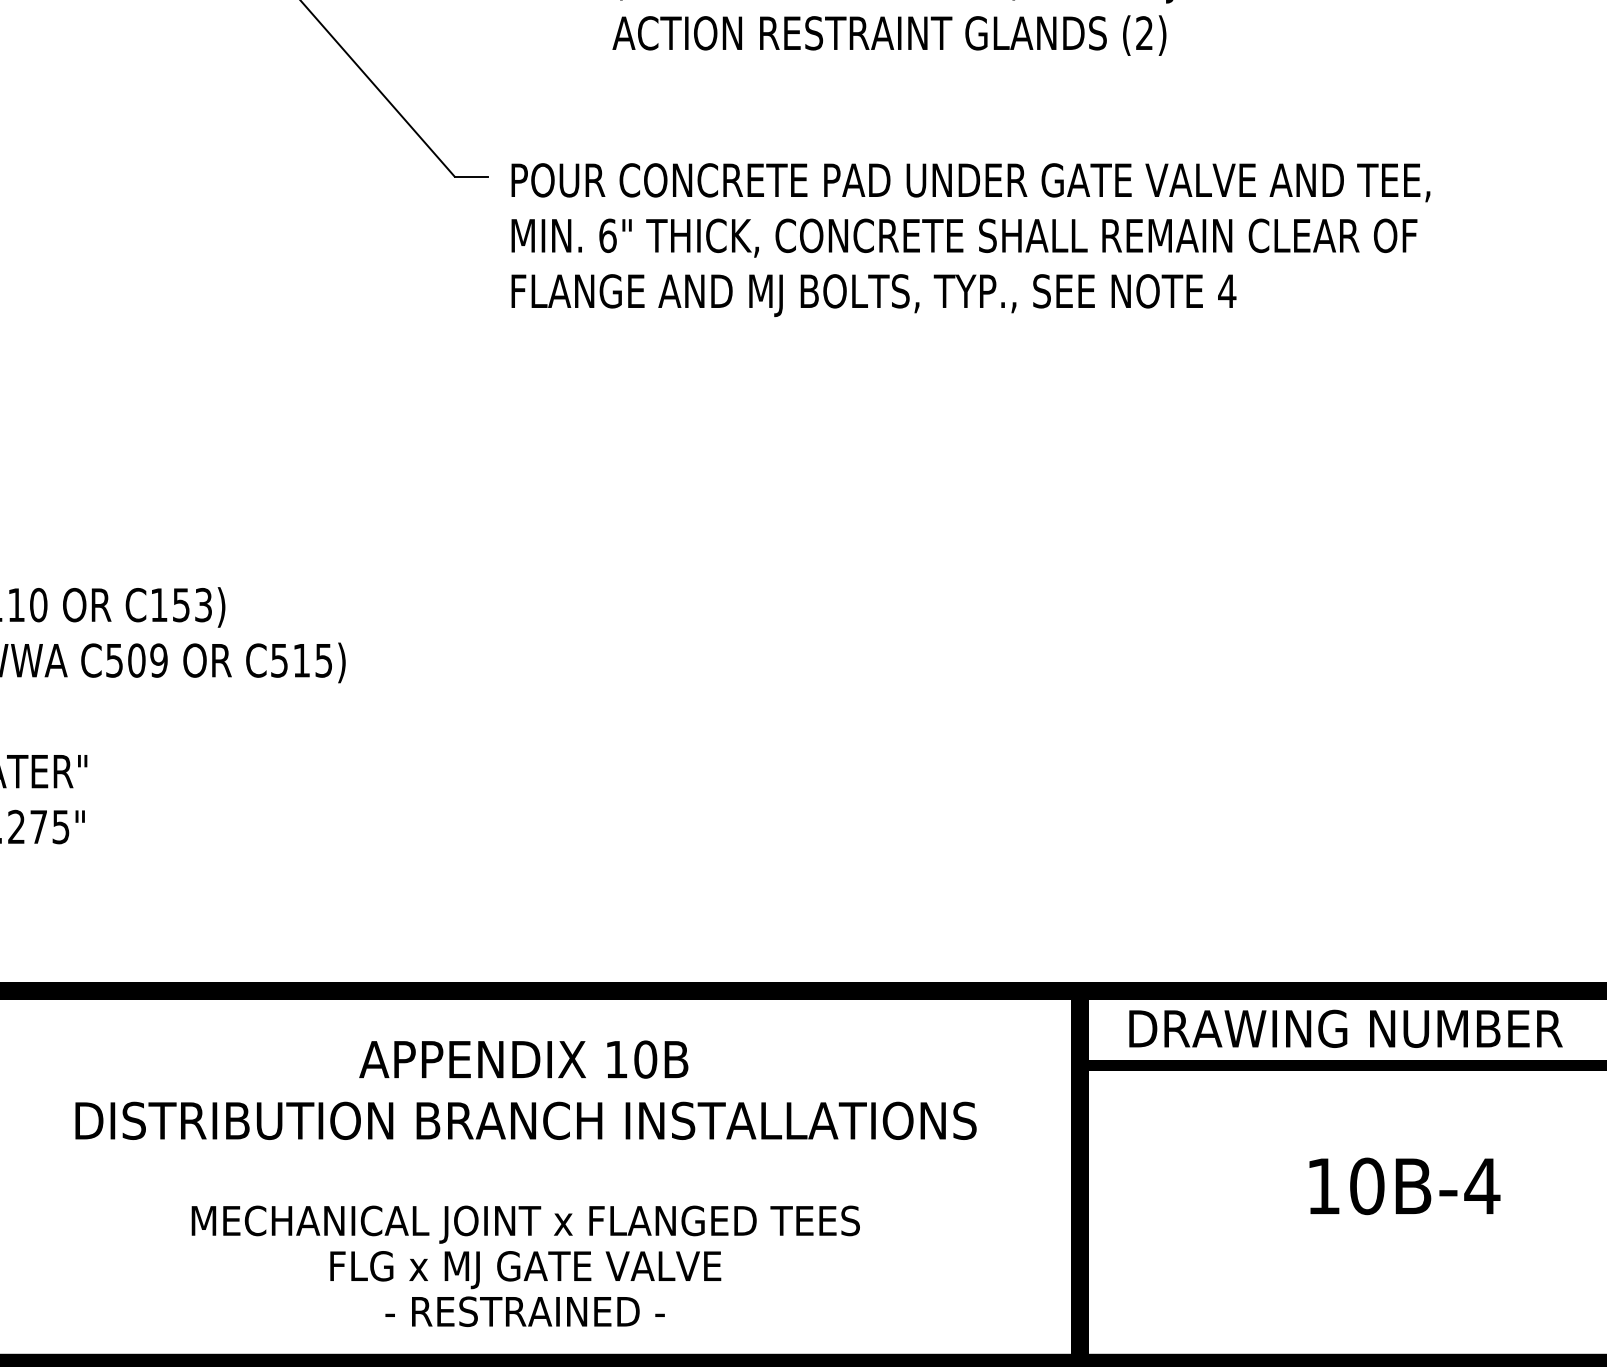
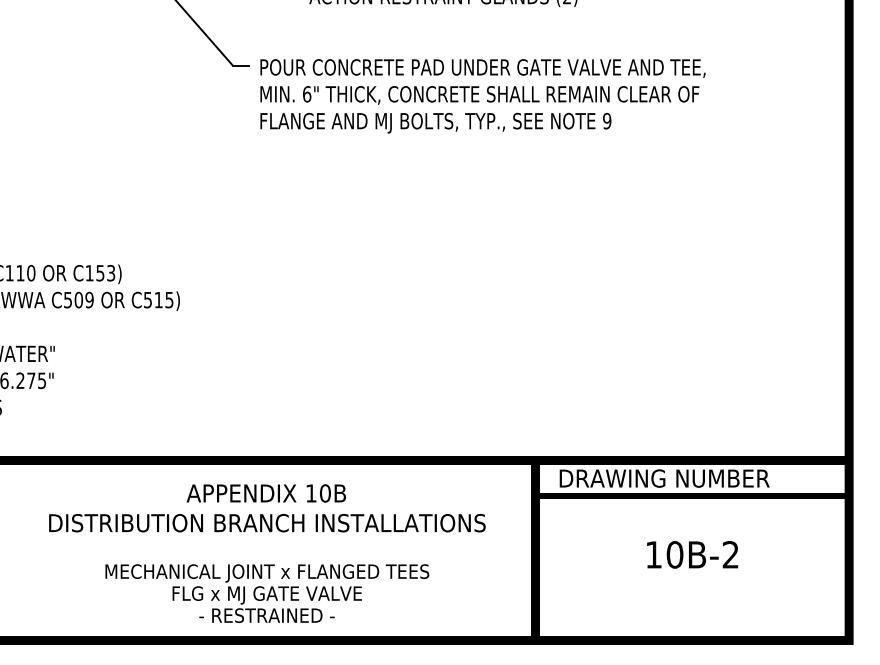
text: (1225, 289) -> (606, 120), 4 -> 9
text: (1481, 1185) -> (730, 554), 10B-4 -> 10B-2

